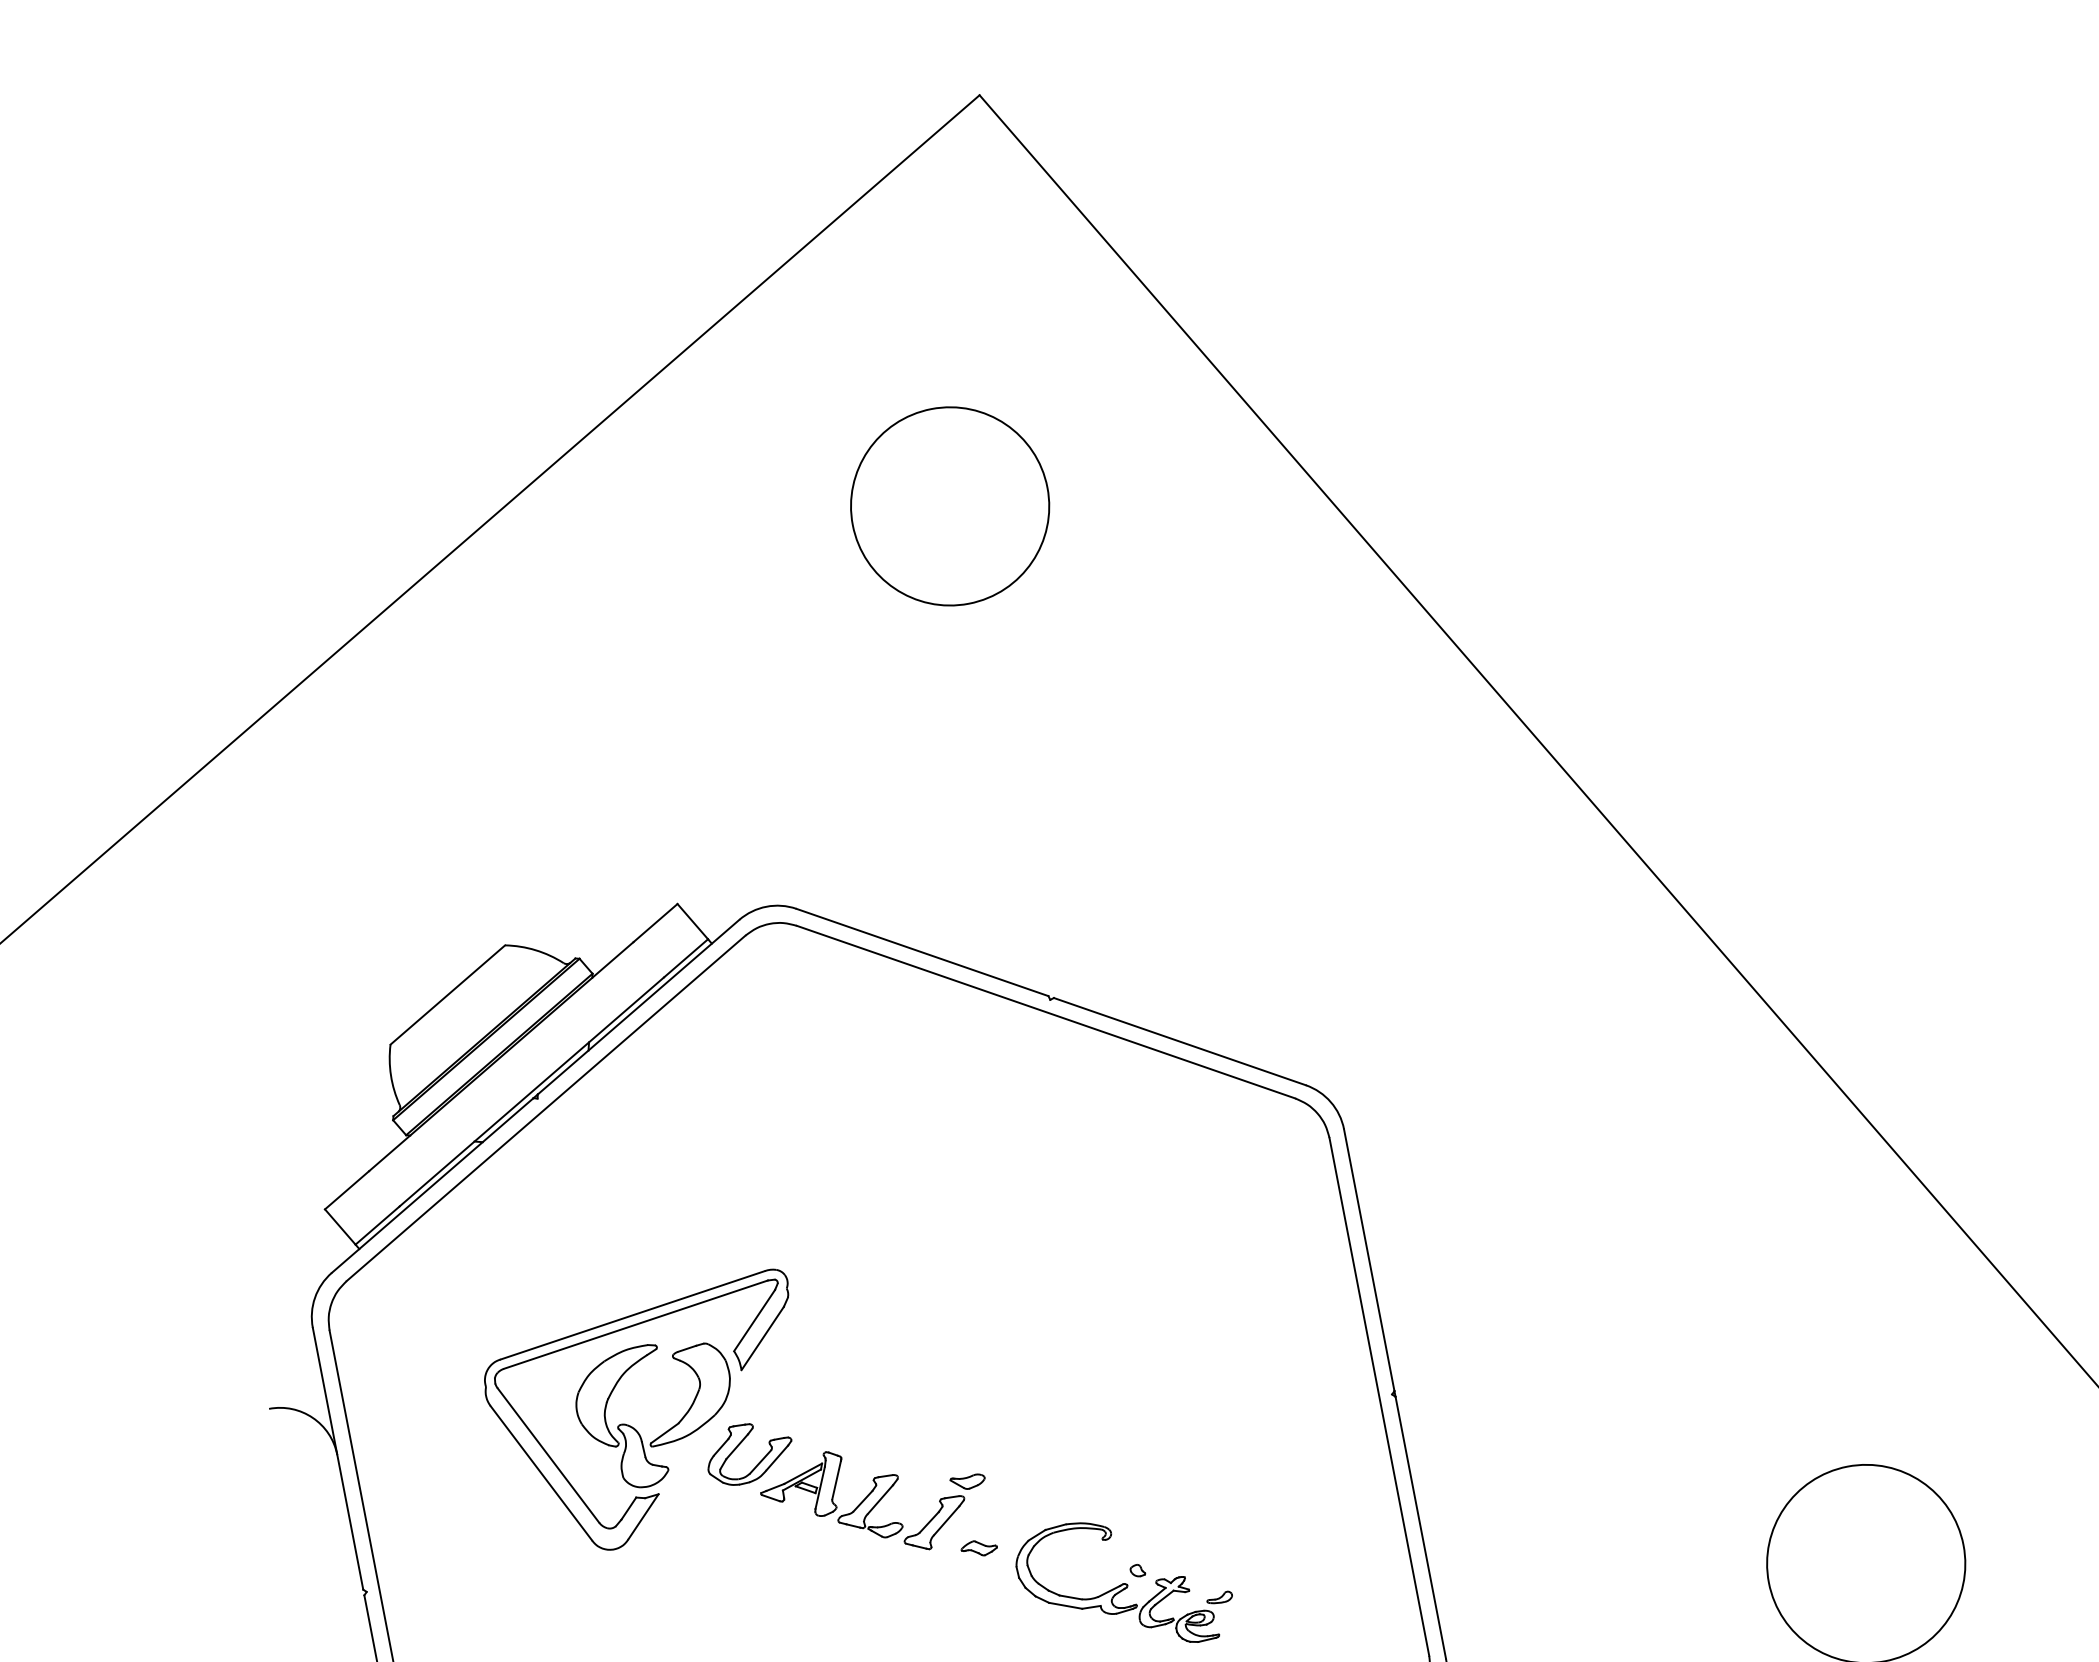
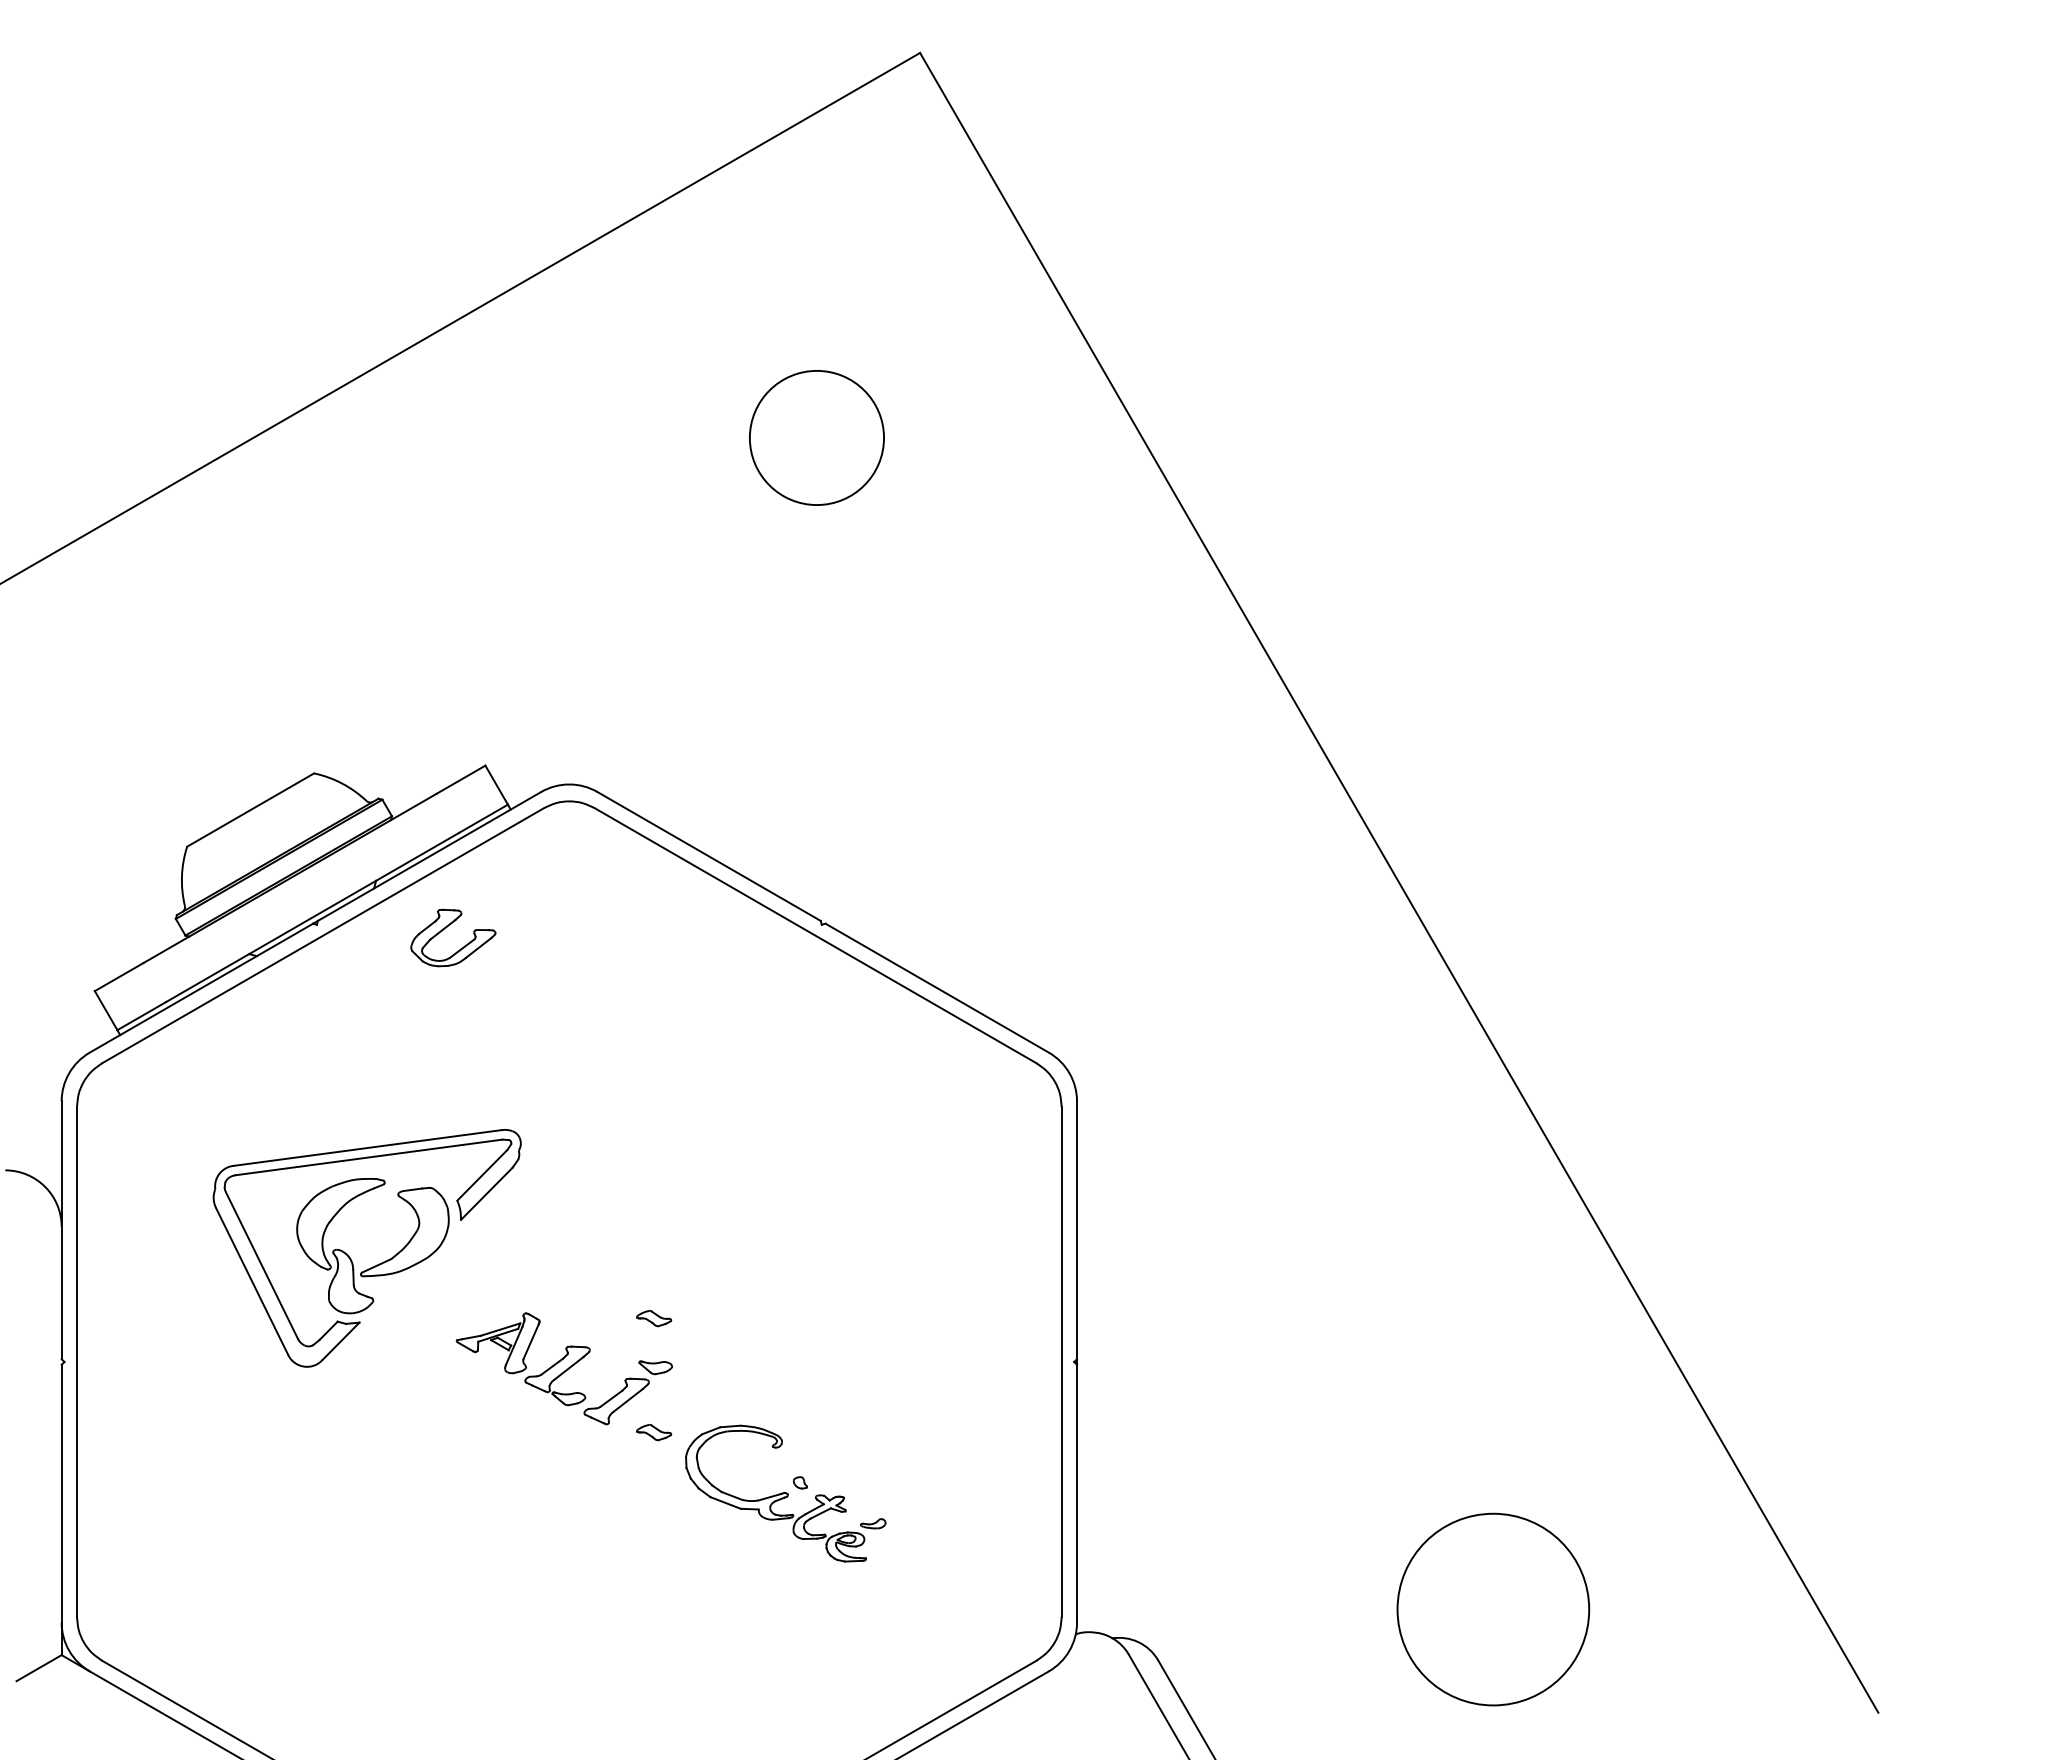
circle: (949, 506) -> (816, 437), size x0.7
part: (957, 1432) -> (654, 1318), added
part: (740, 1444) -> (446, 928), moved

